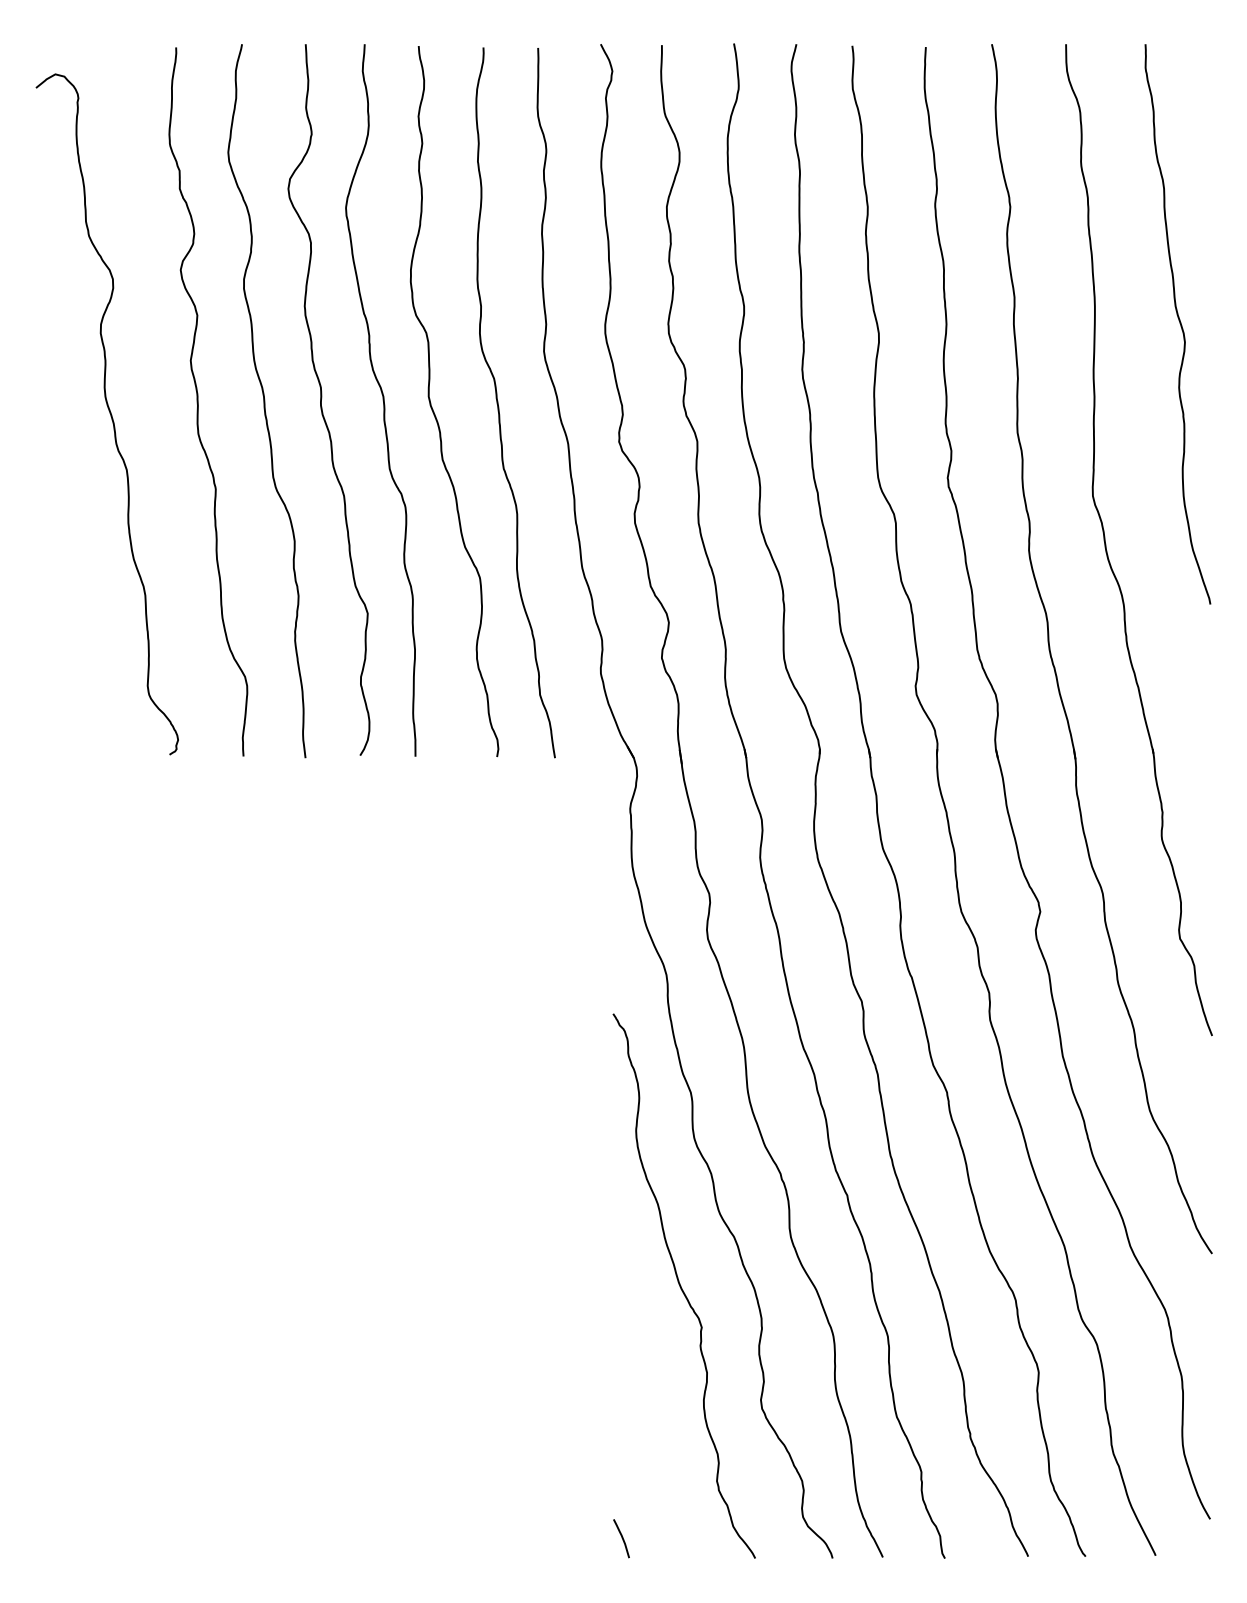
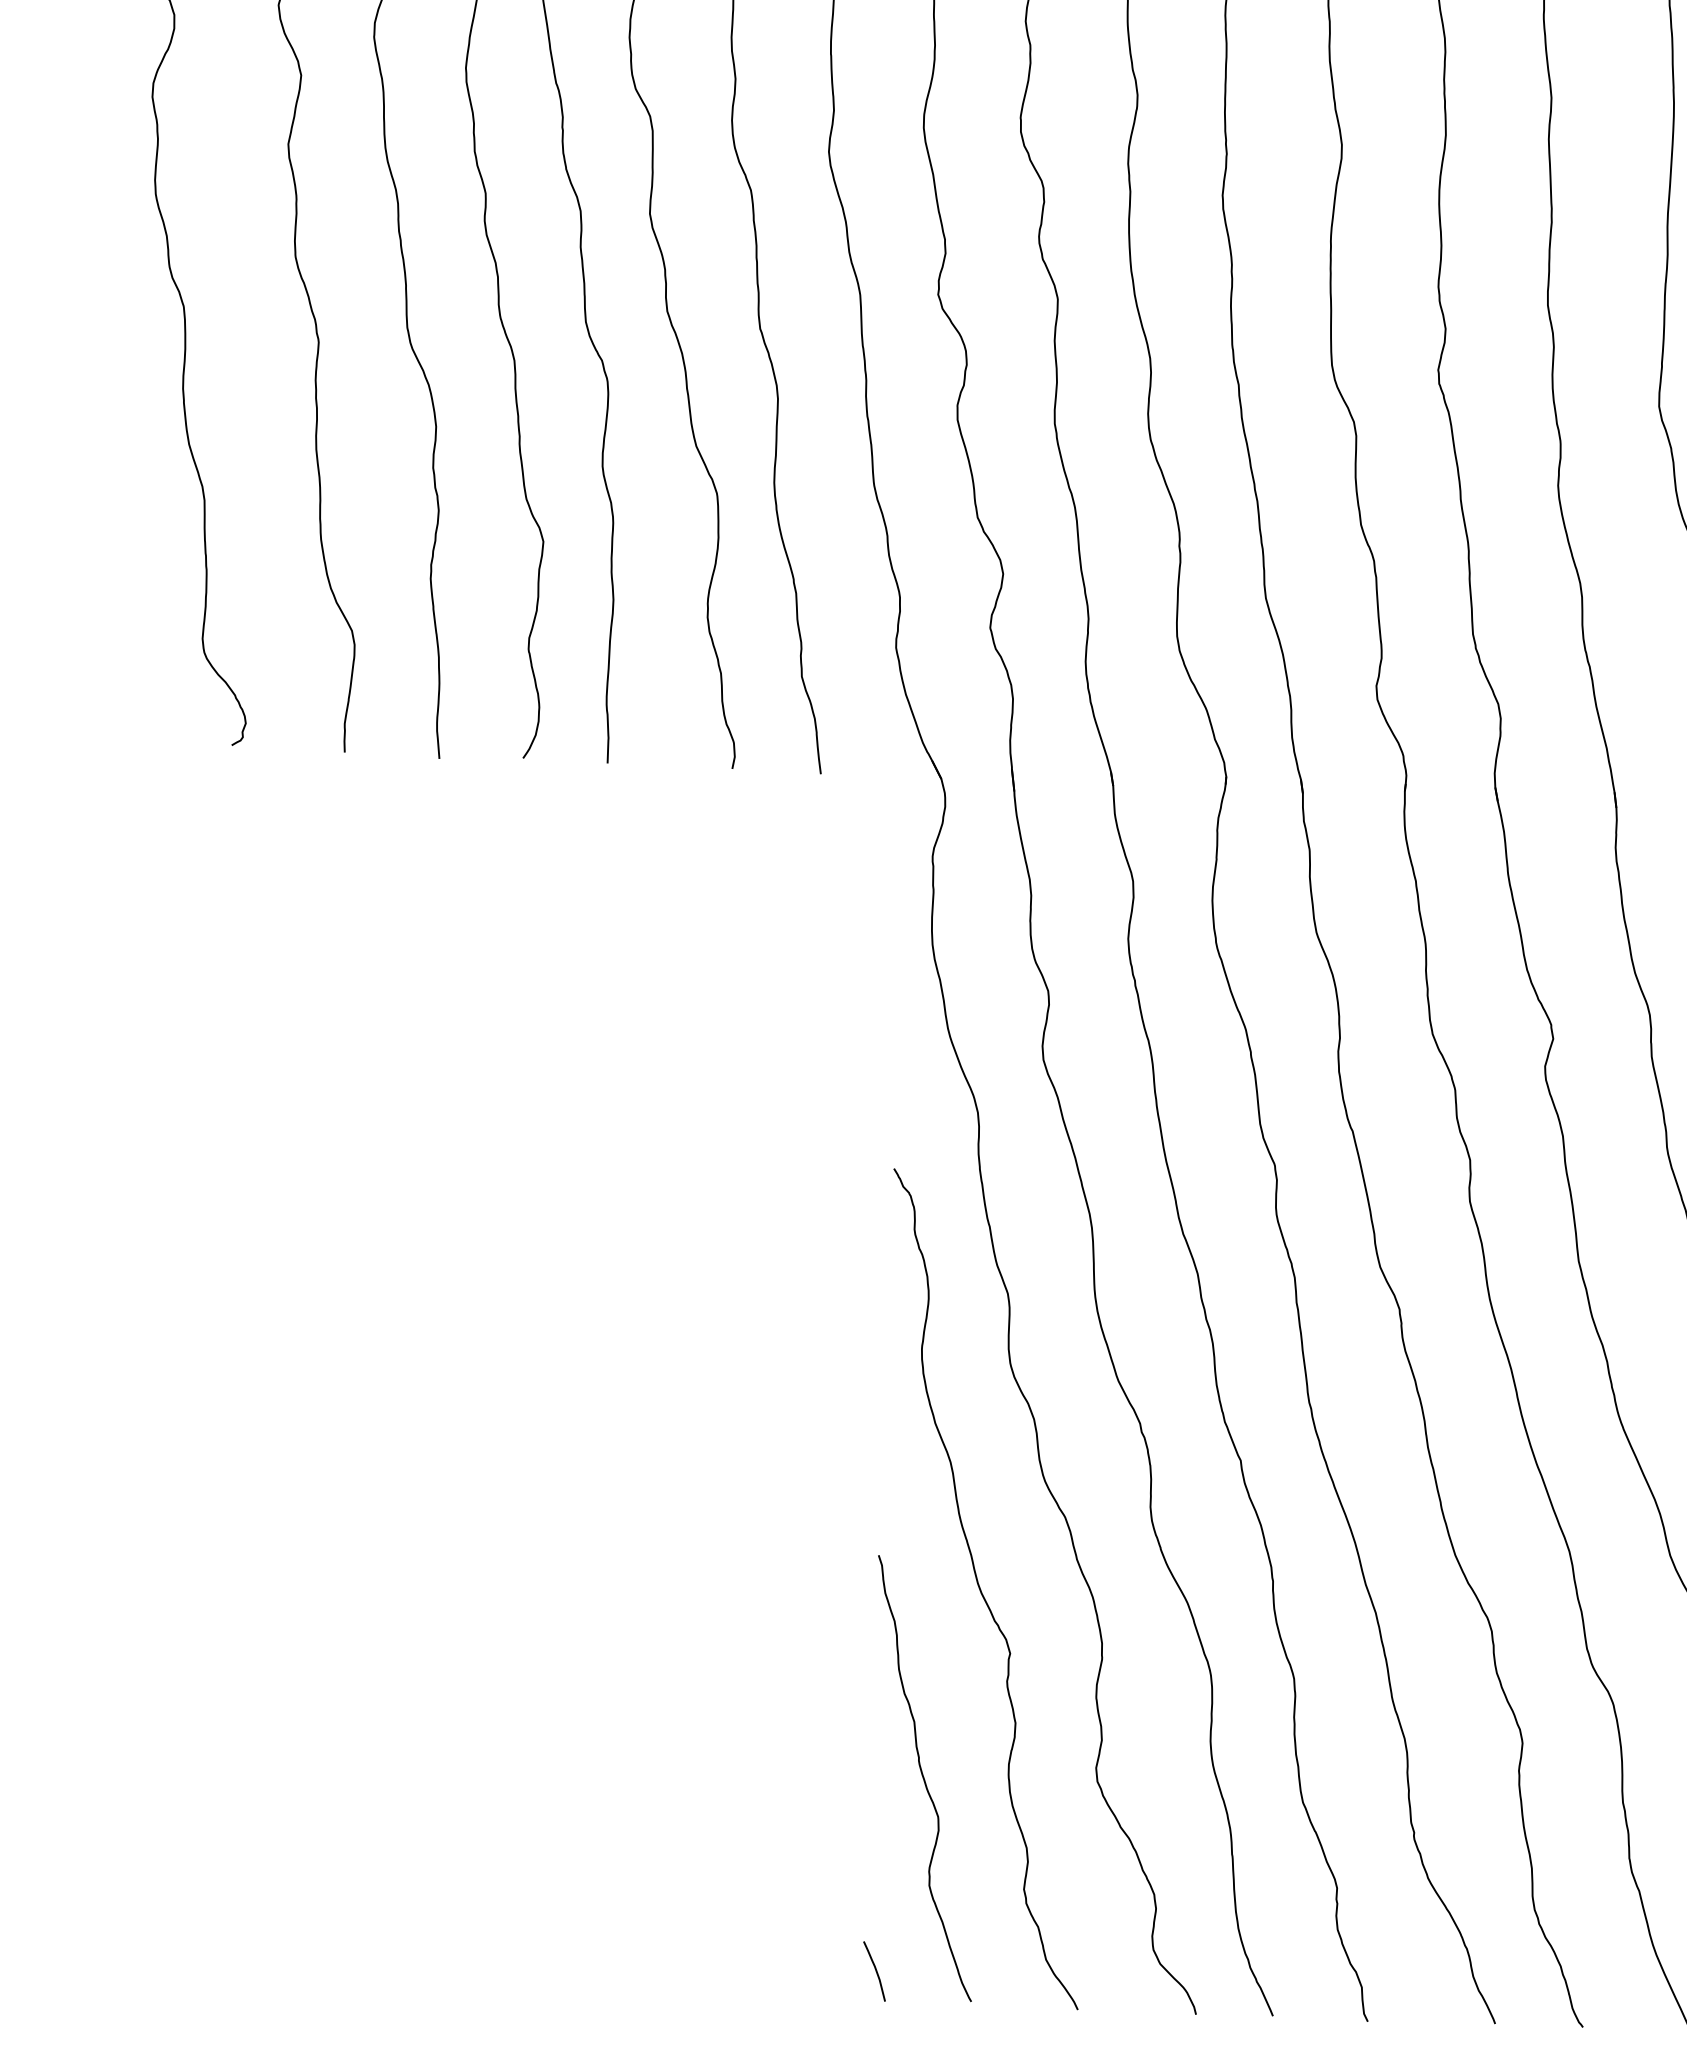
curve: (649, 1411) -> (925, 1778), added

